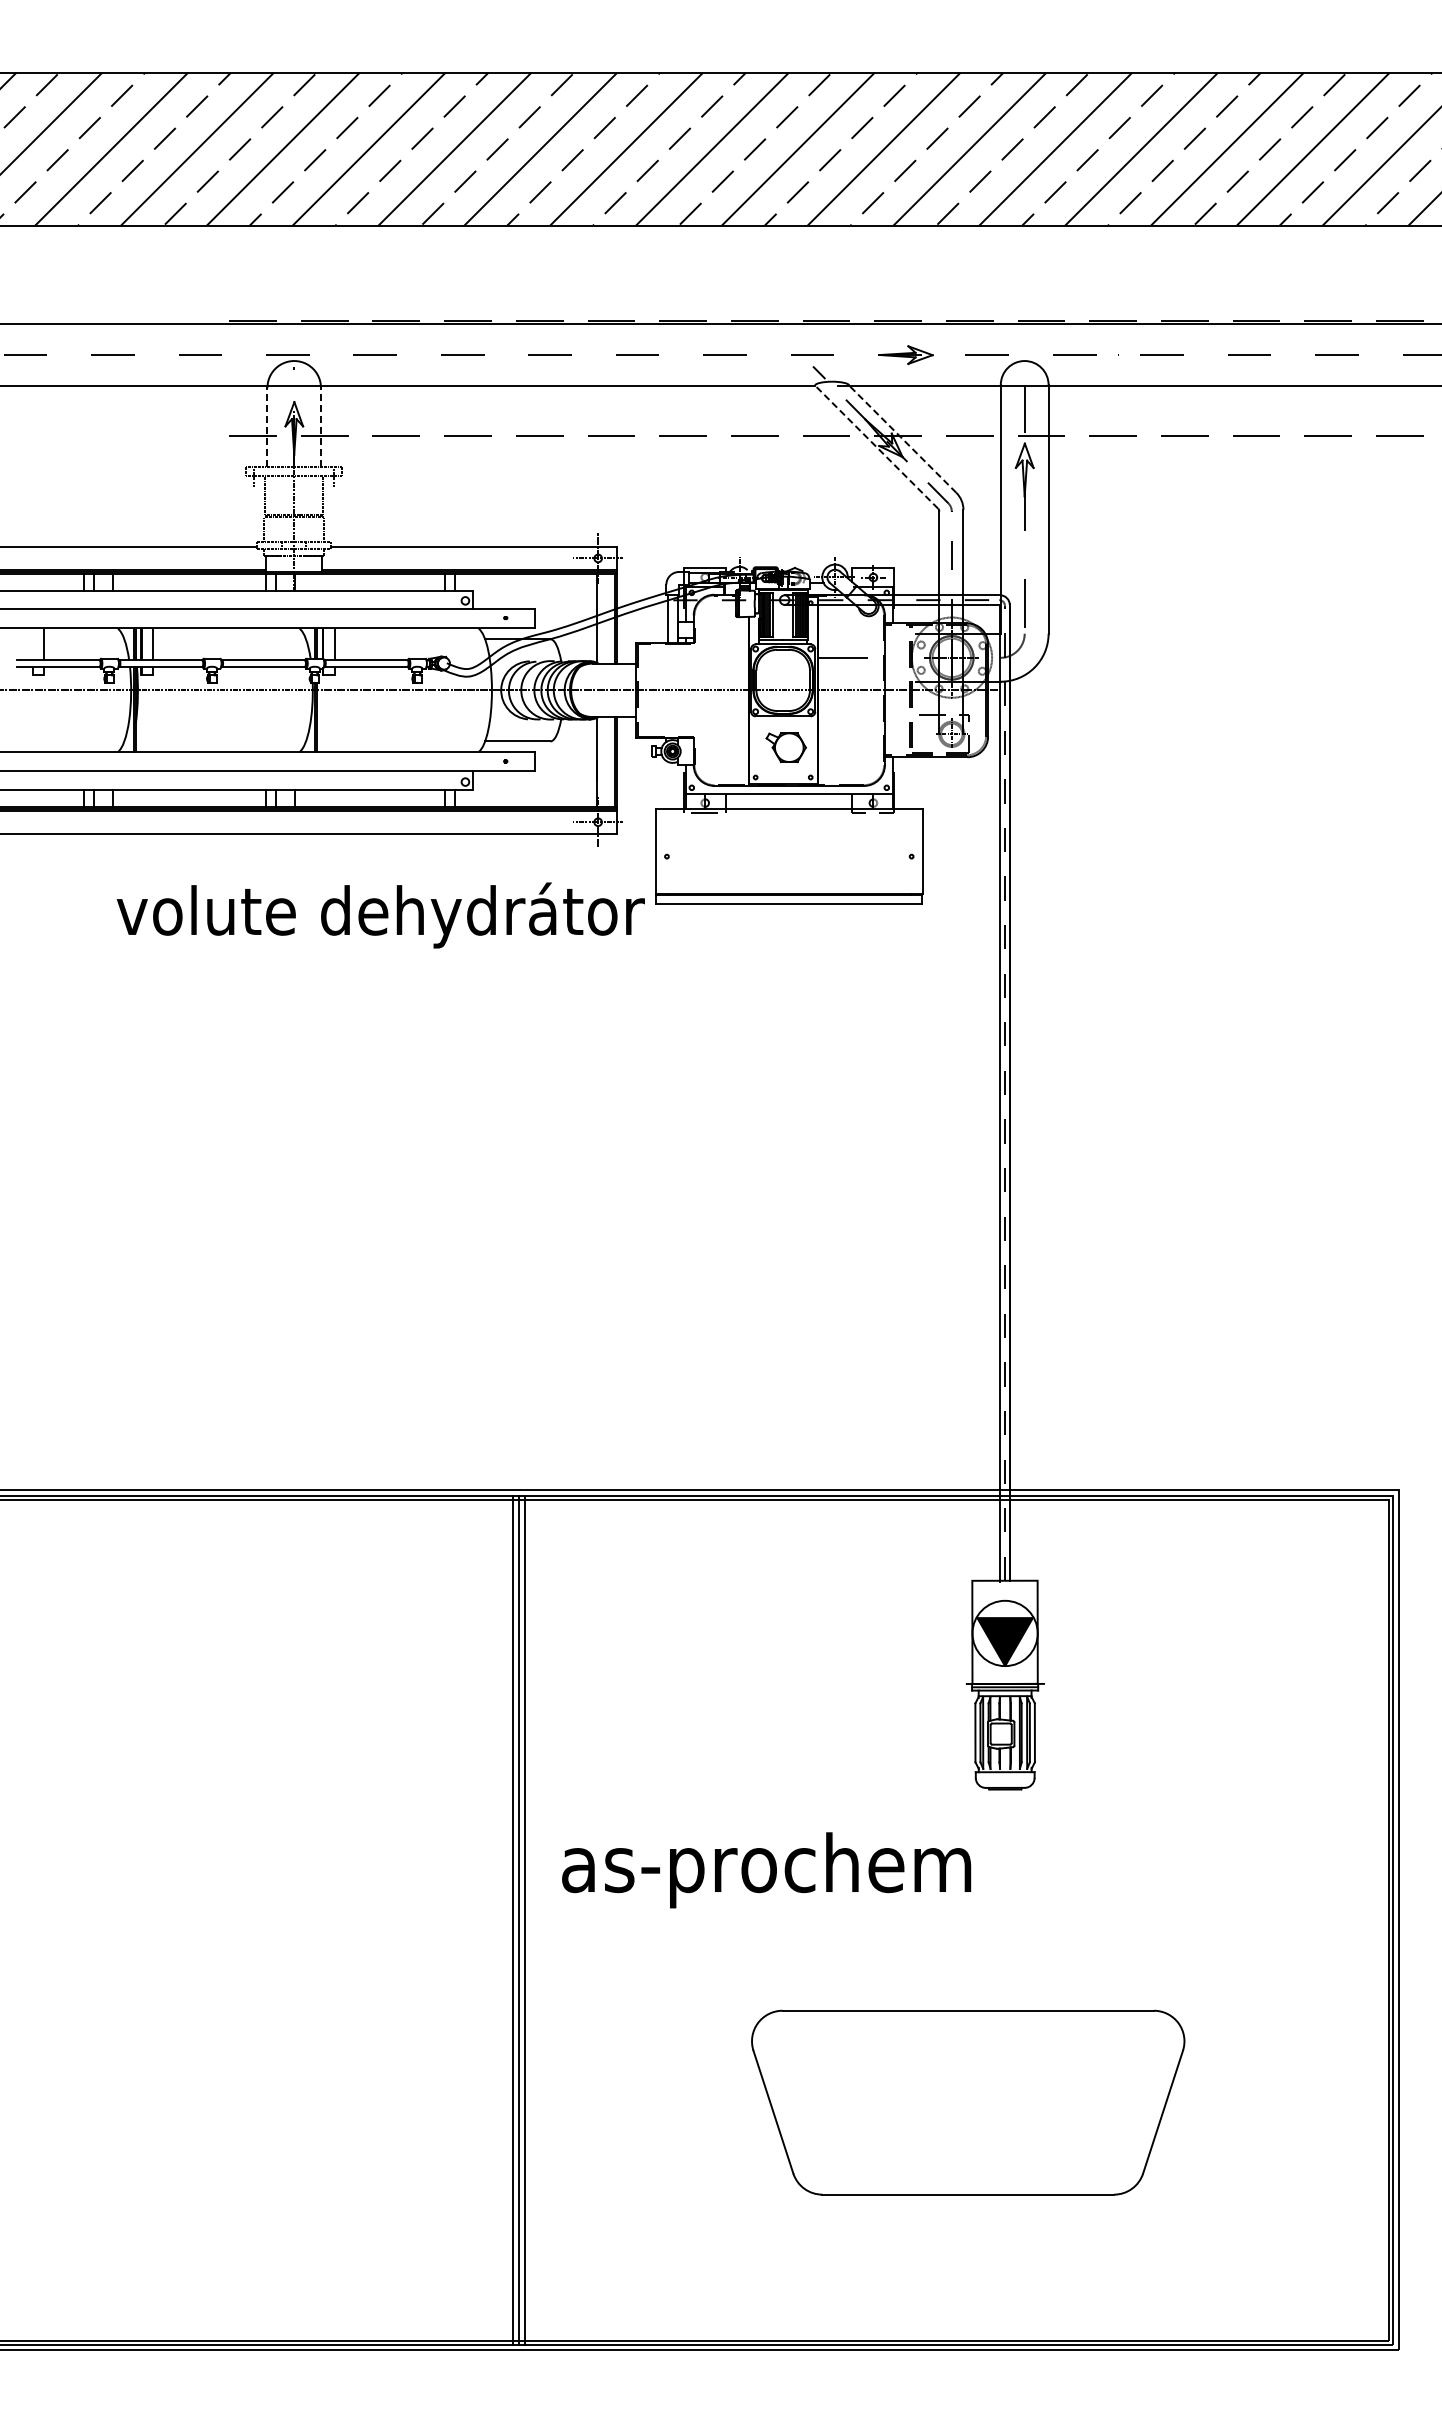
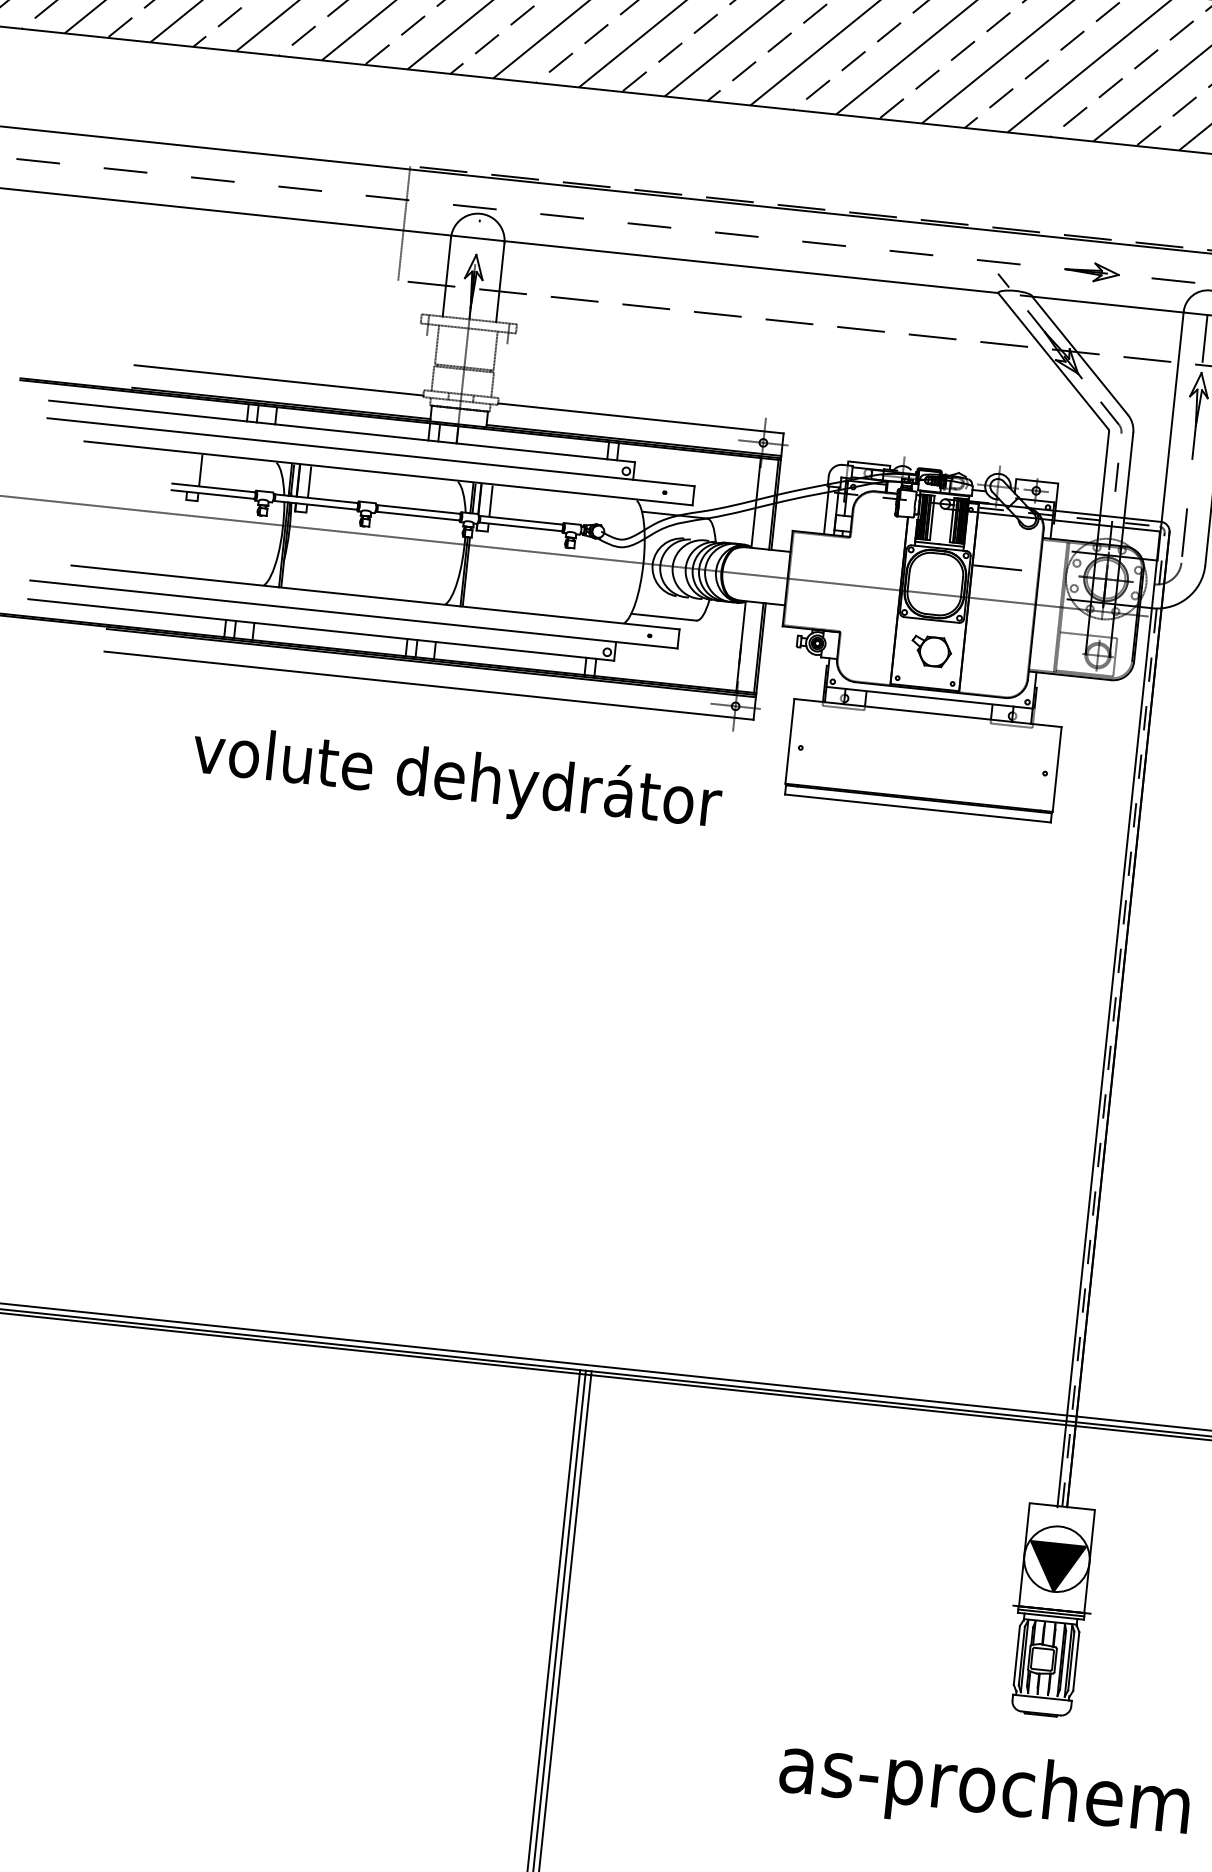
line: (219, 378) -> (404, 223), added
line: (267, 427) -> (446, 277), dashed -> solid
line: (320, 427) -> (499, 282), dashed -> solid
line: (902, 439) -> (1079, 356), dashed -> solid
line: (876, 446) -> (1053, 360), dashed -> solid
text: (380, 915) -> (456, 780), moved
text: (766, 1870) -> (984, 1790), moved

